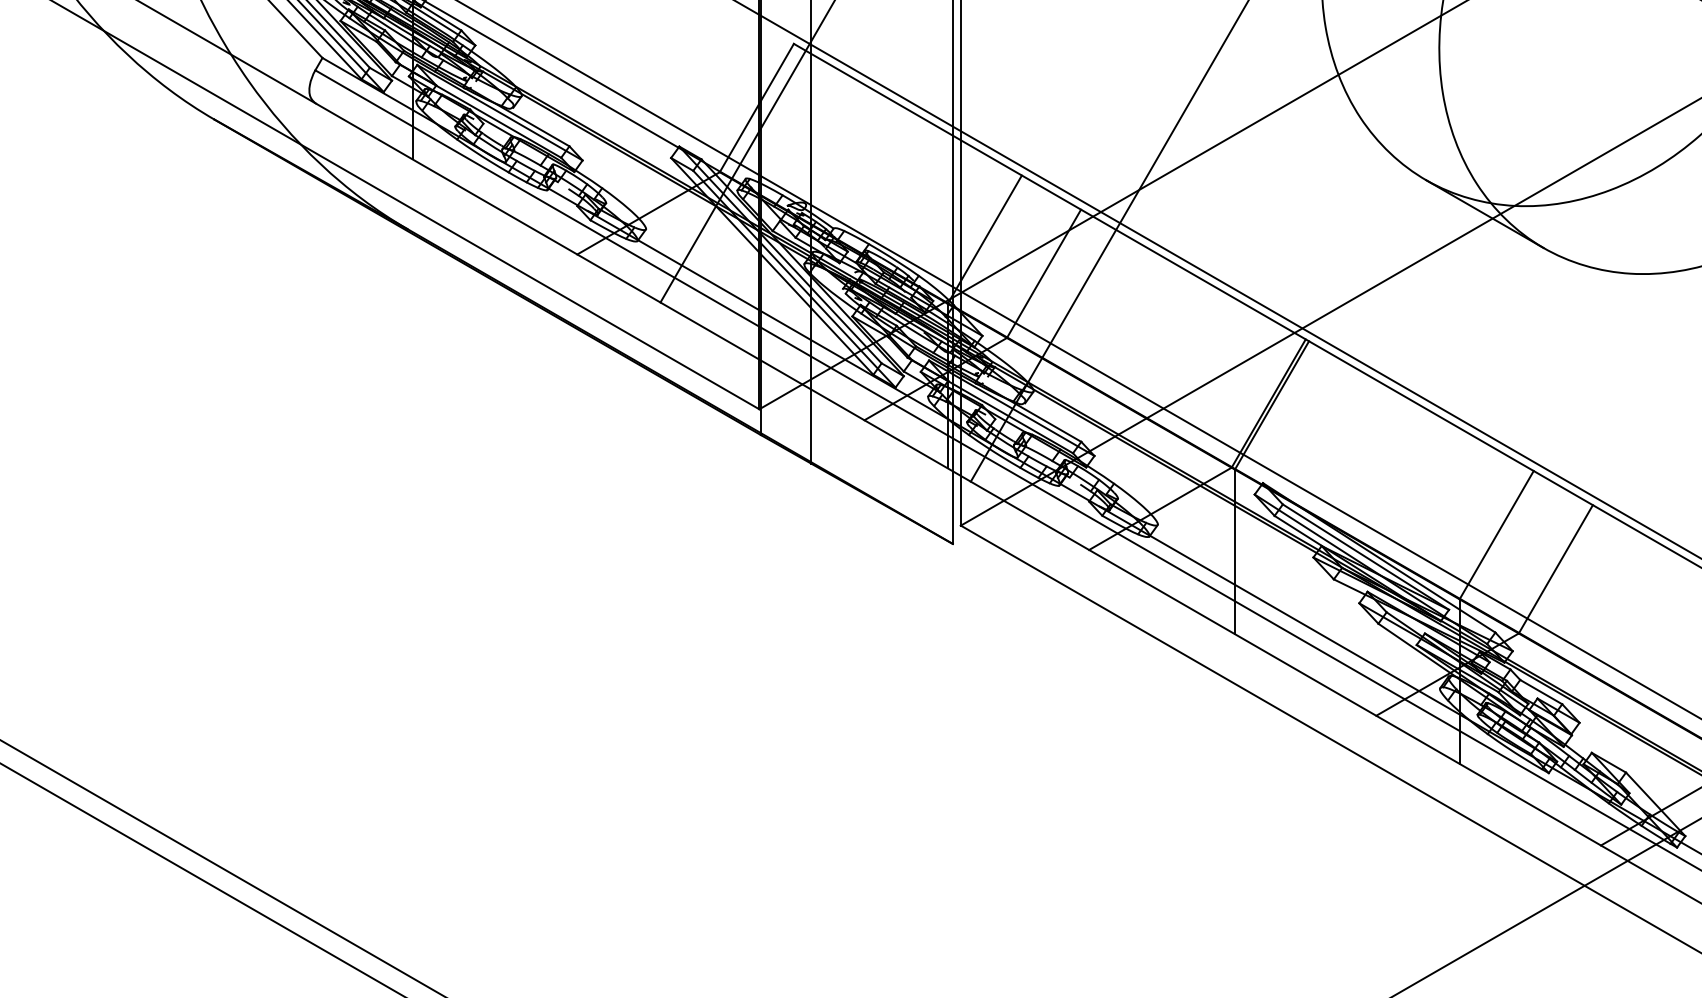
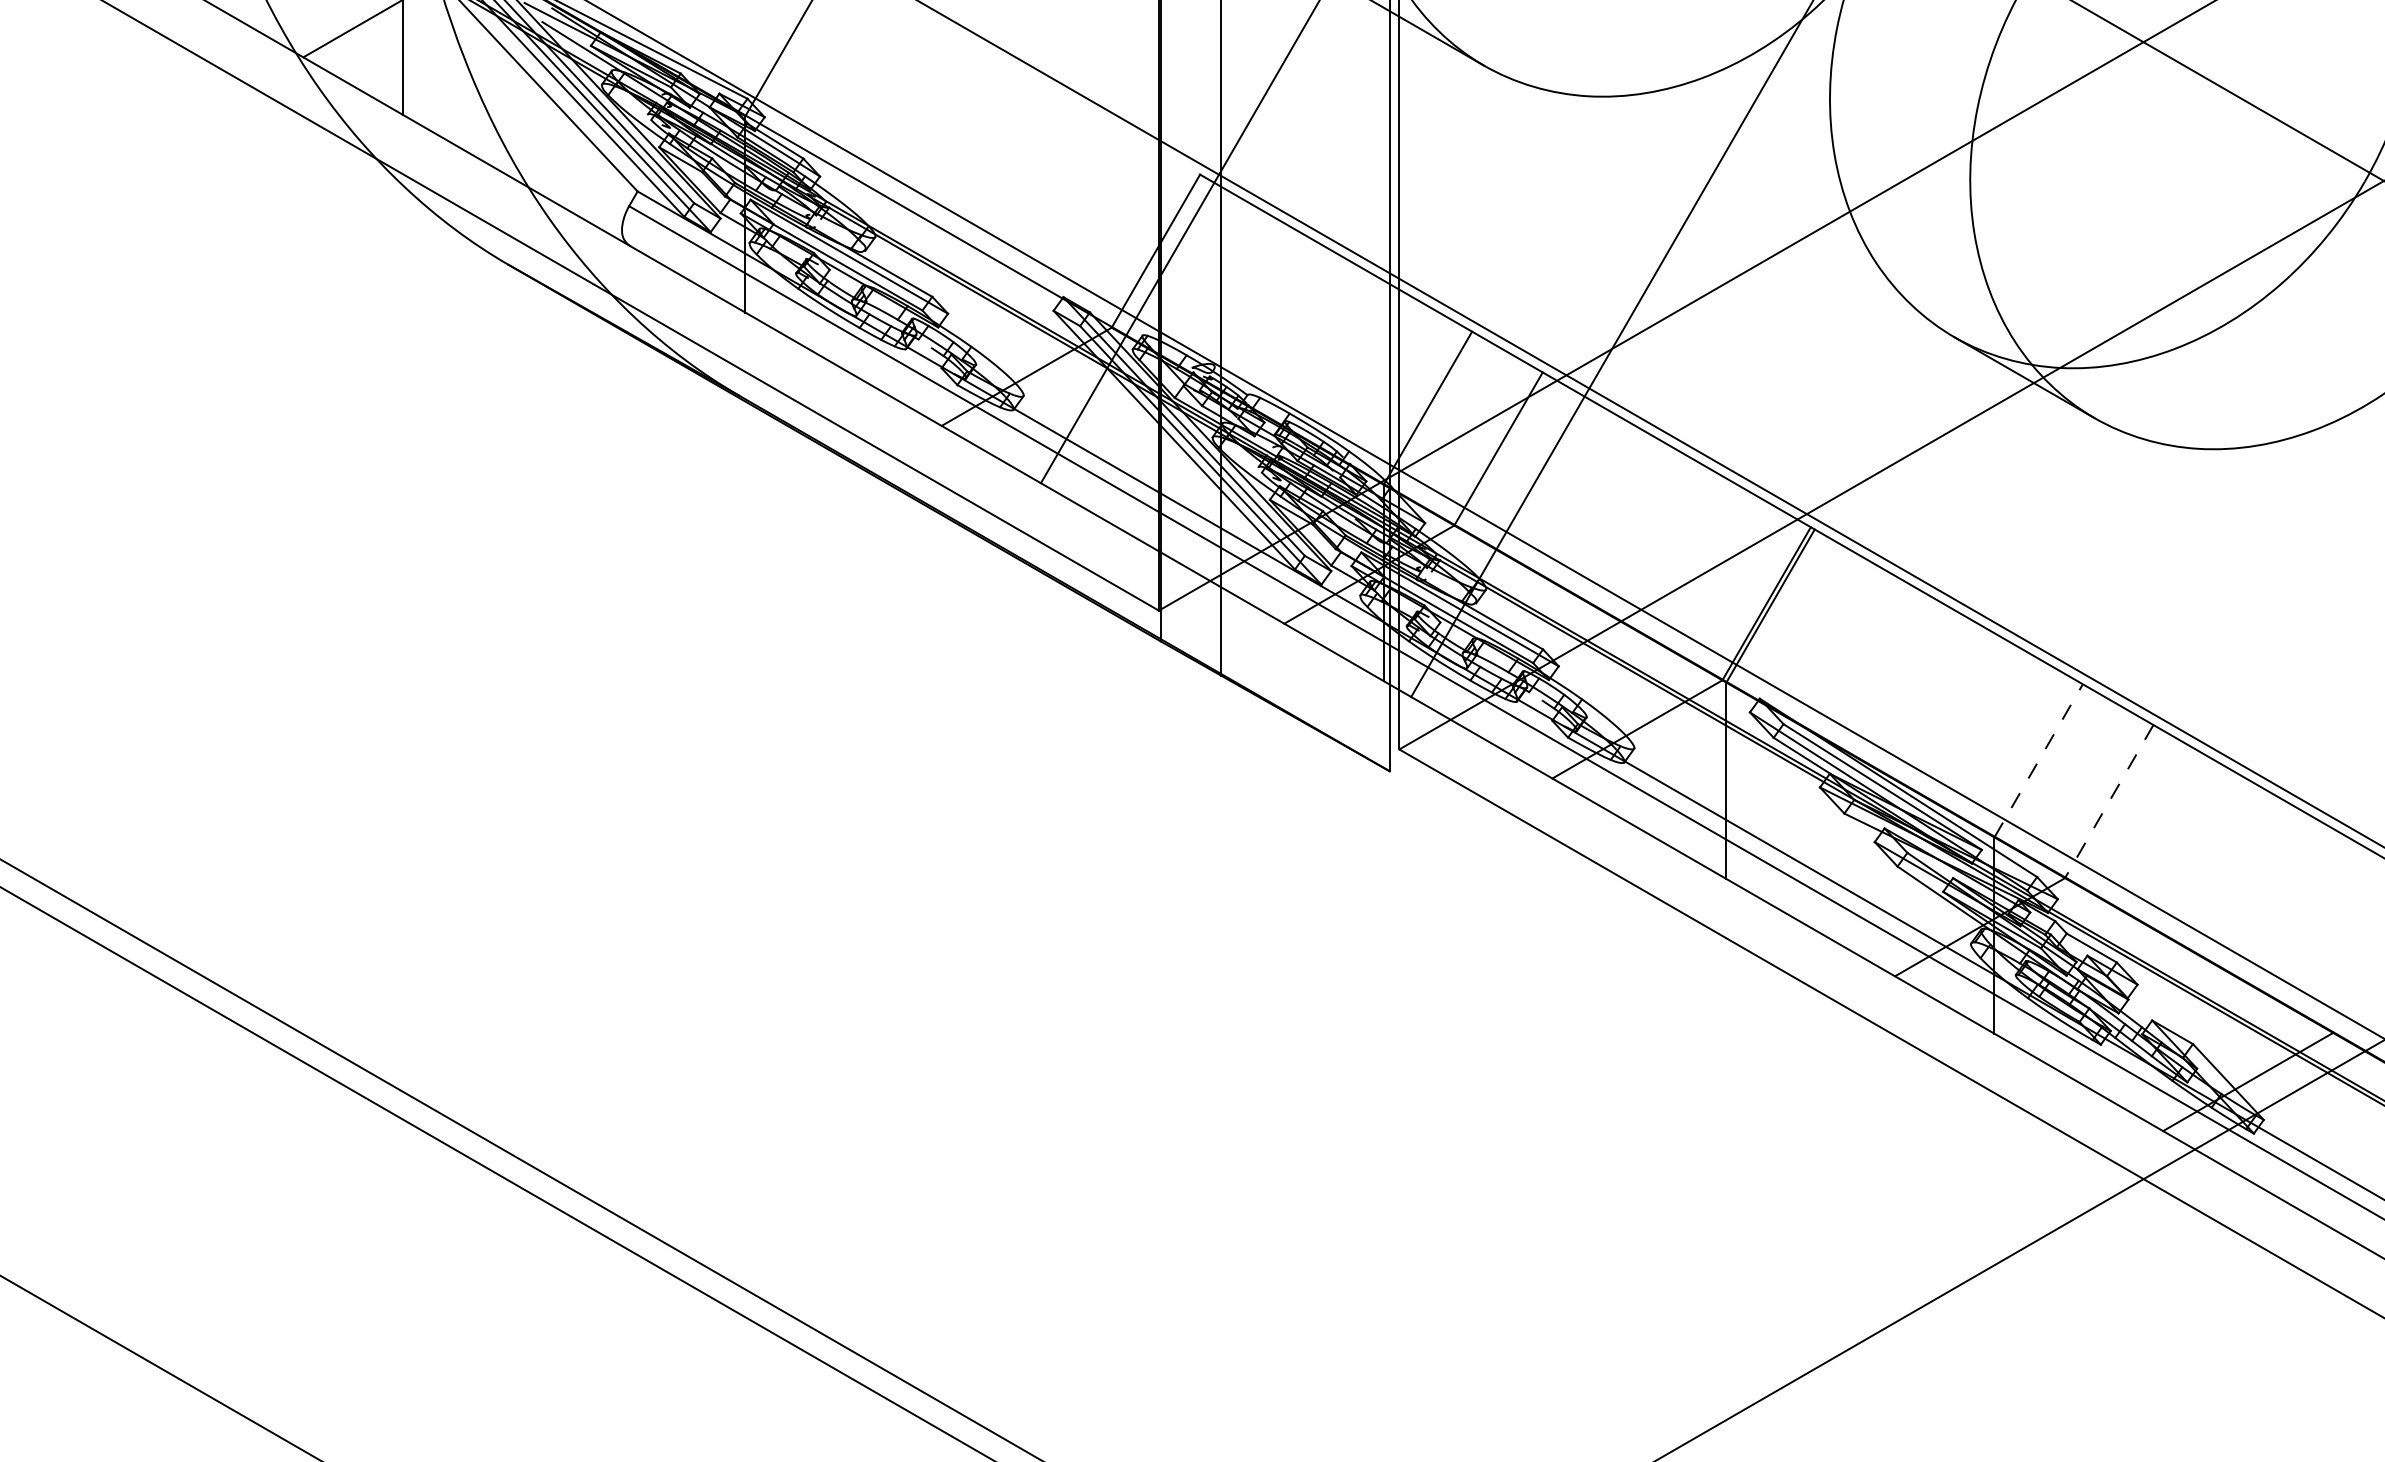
line: (1496, 534) -> (2038, 760), solid -> dashed
line: (1556, 570) -> (2109, 802), solid -> dashed

